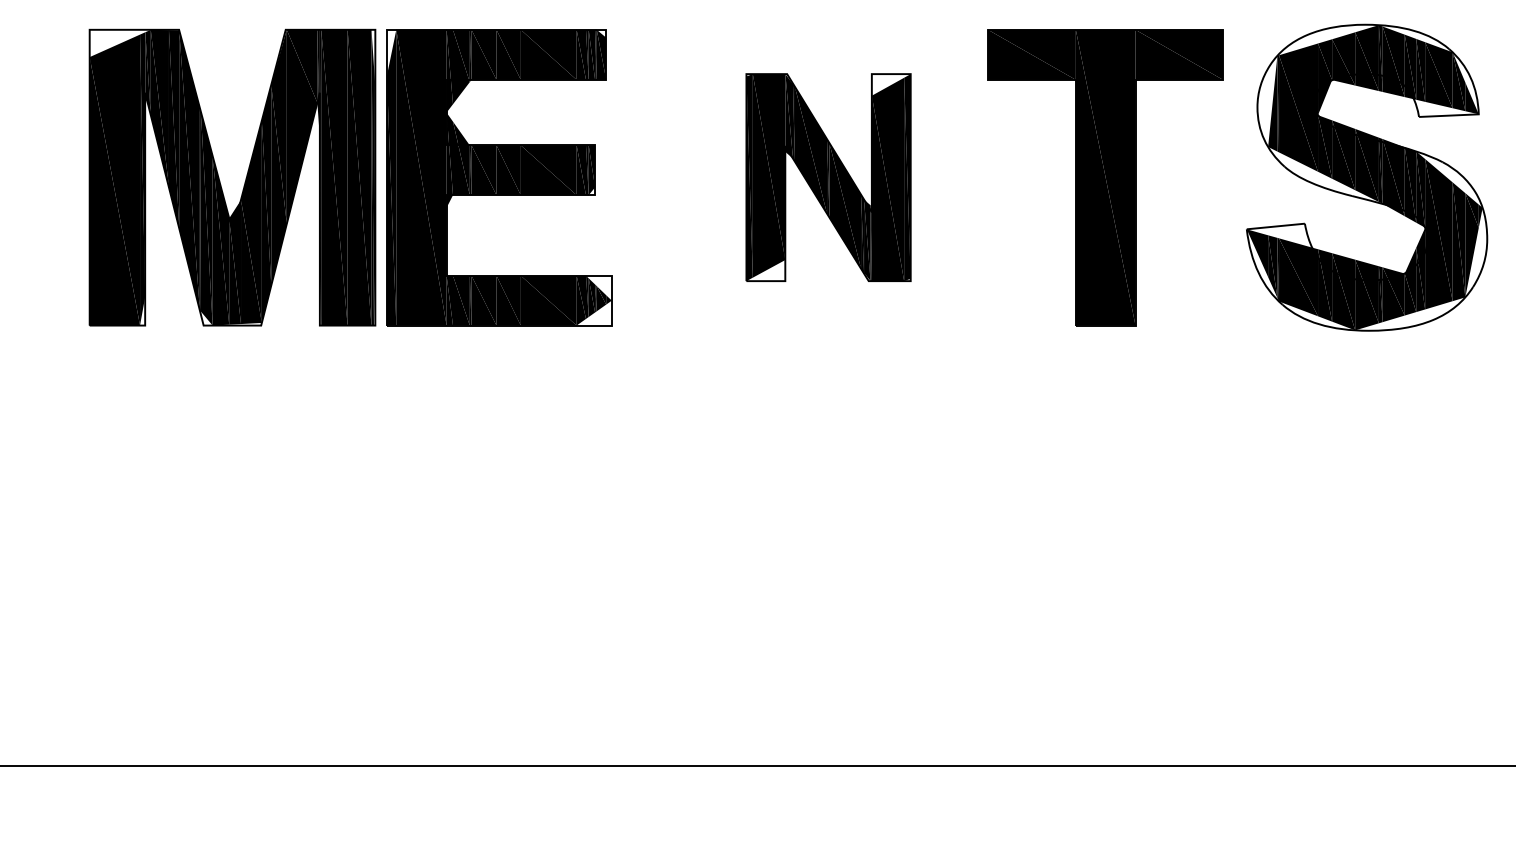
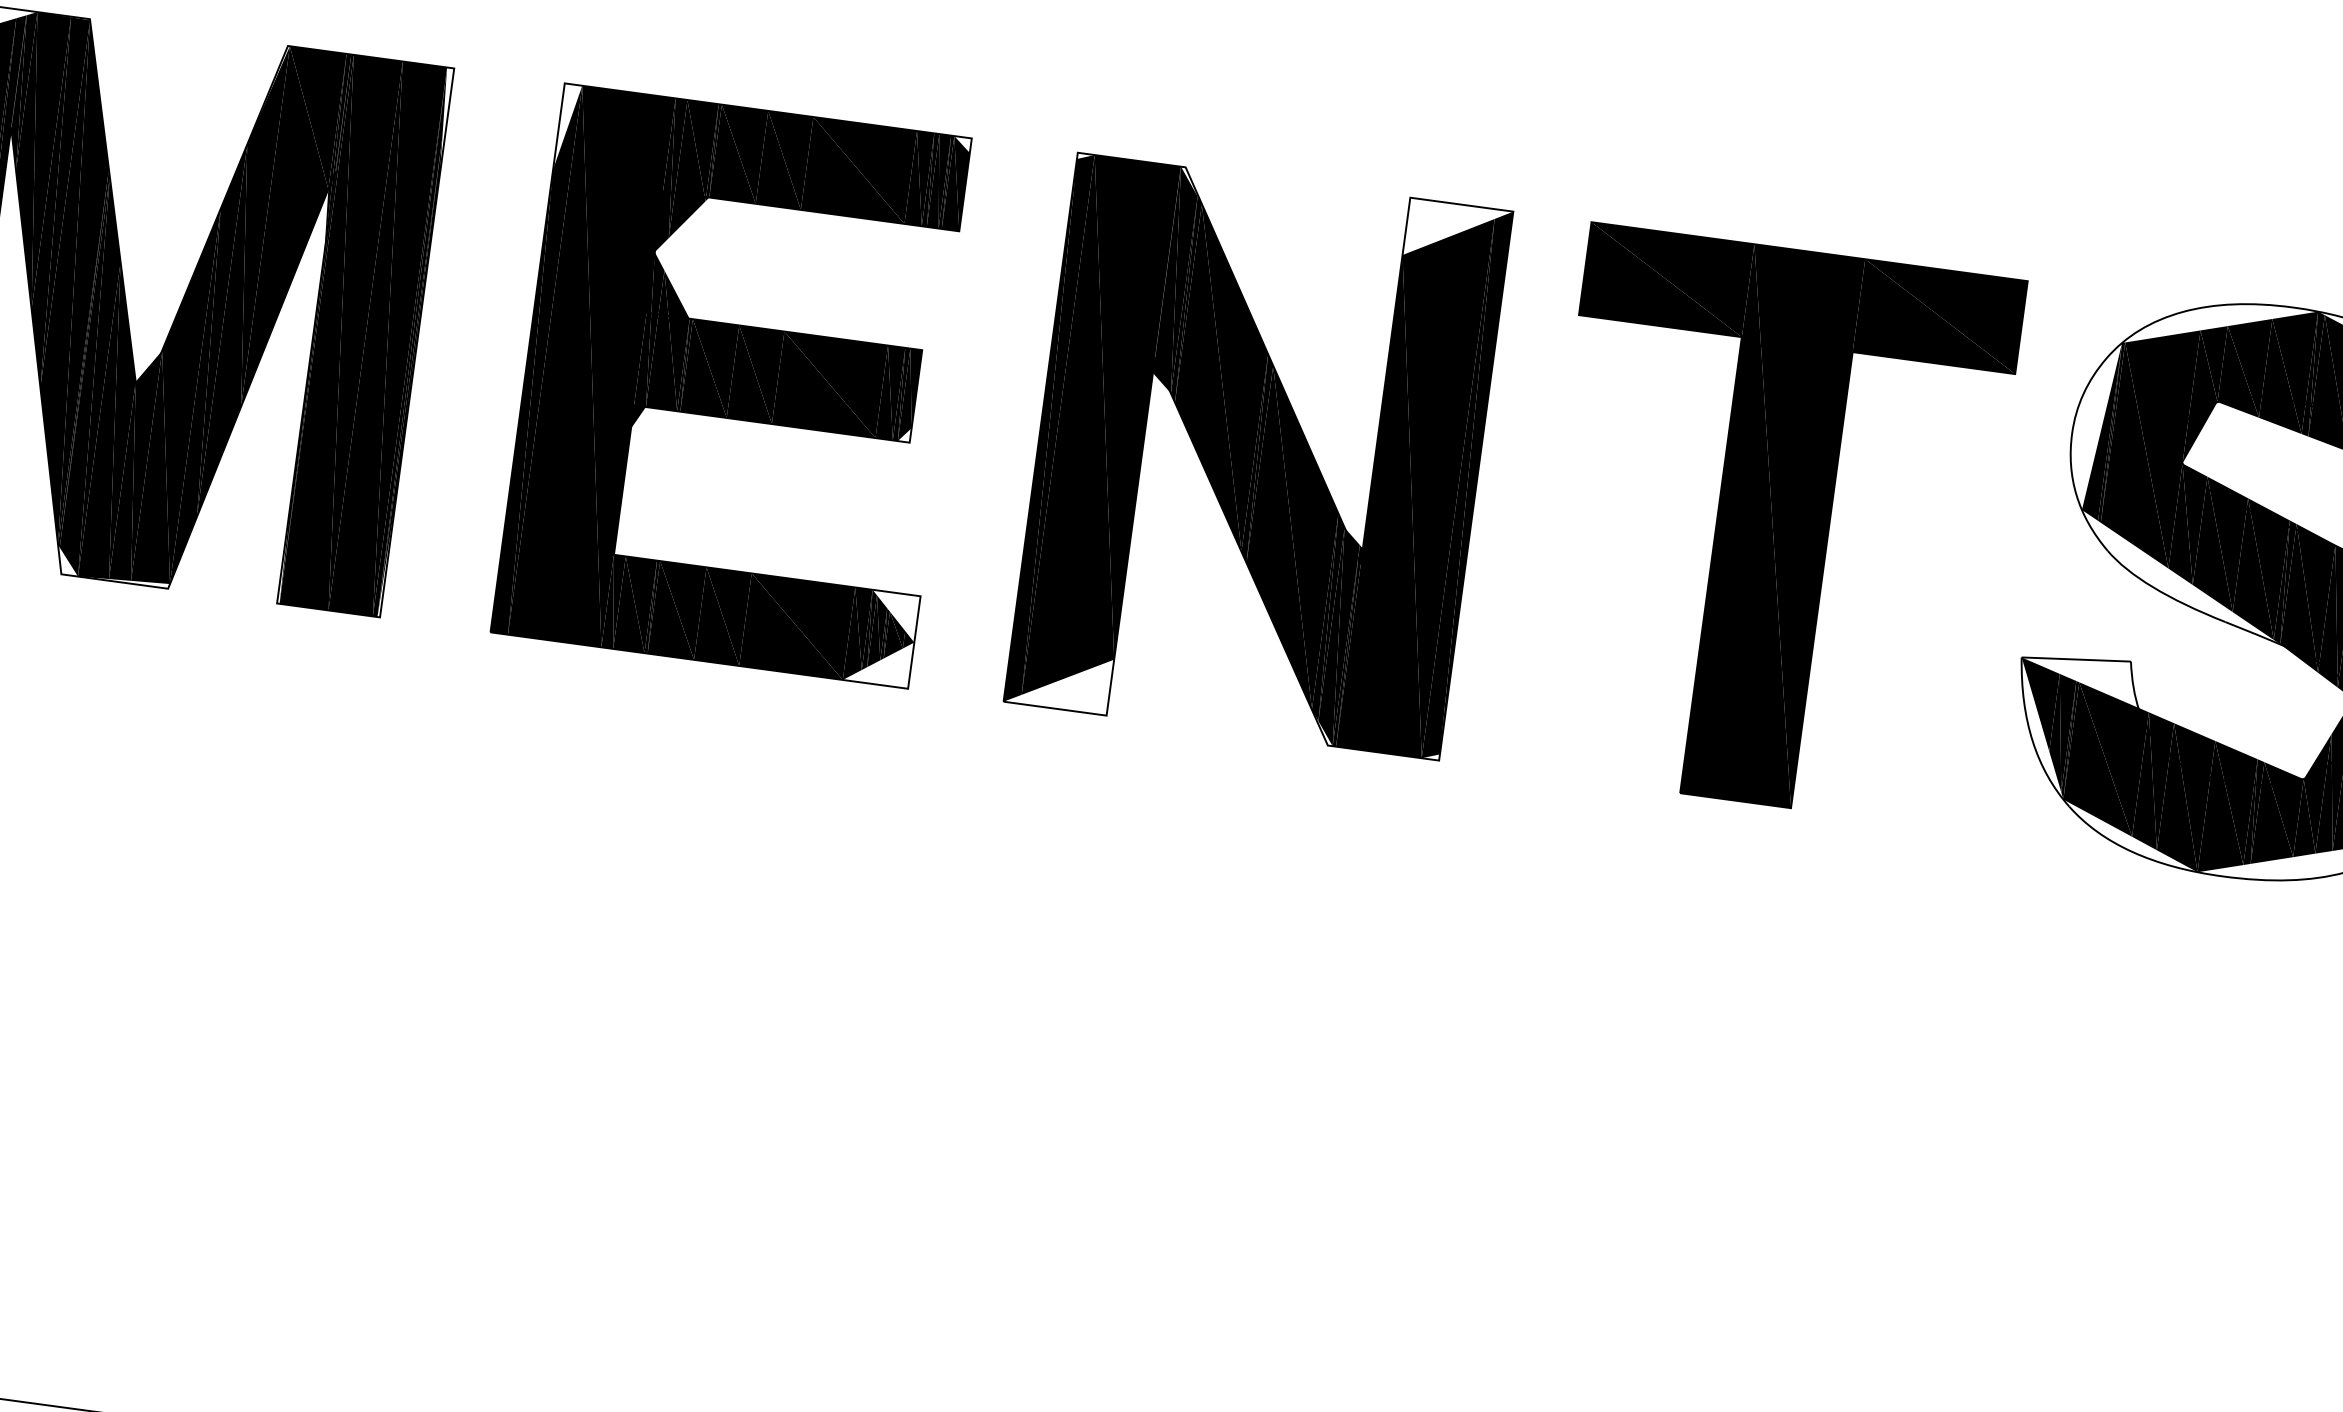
part: (499, 177) -> (736, 385), moved
part: (828, 177) -> (1258, 456), size x1.43

